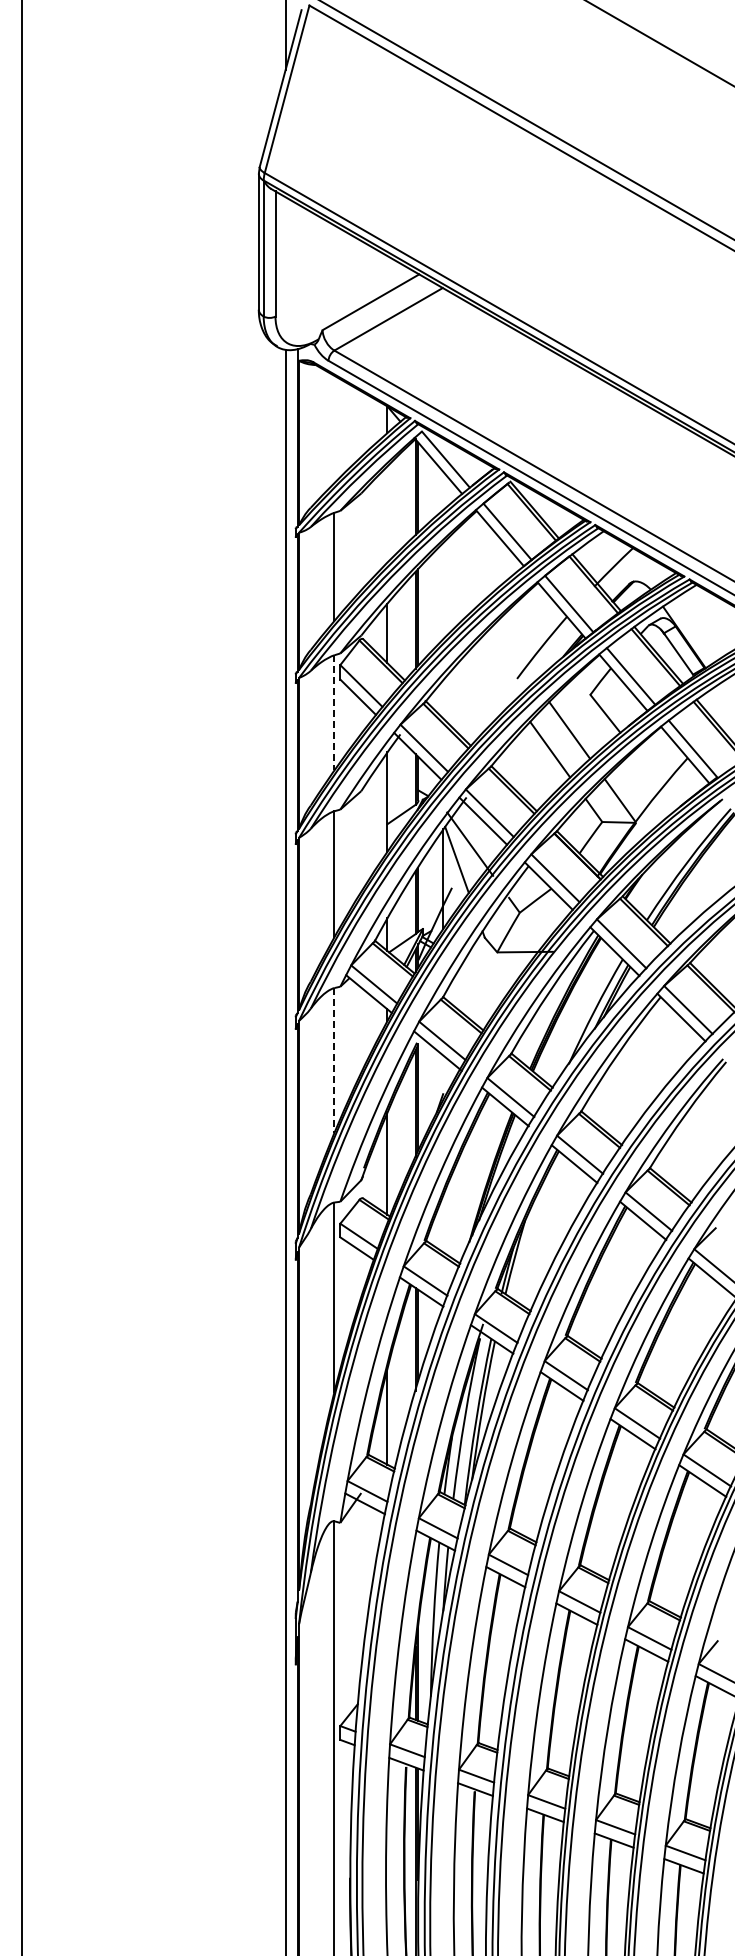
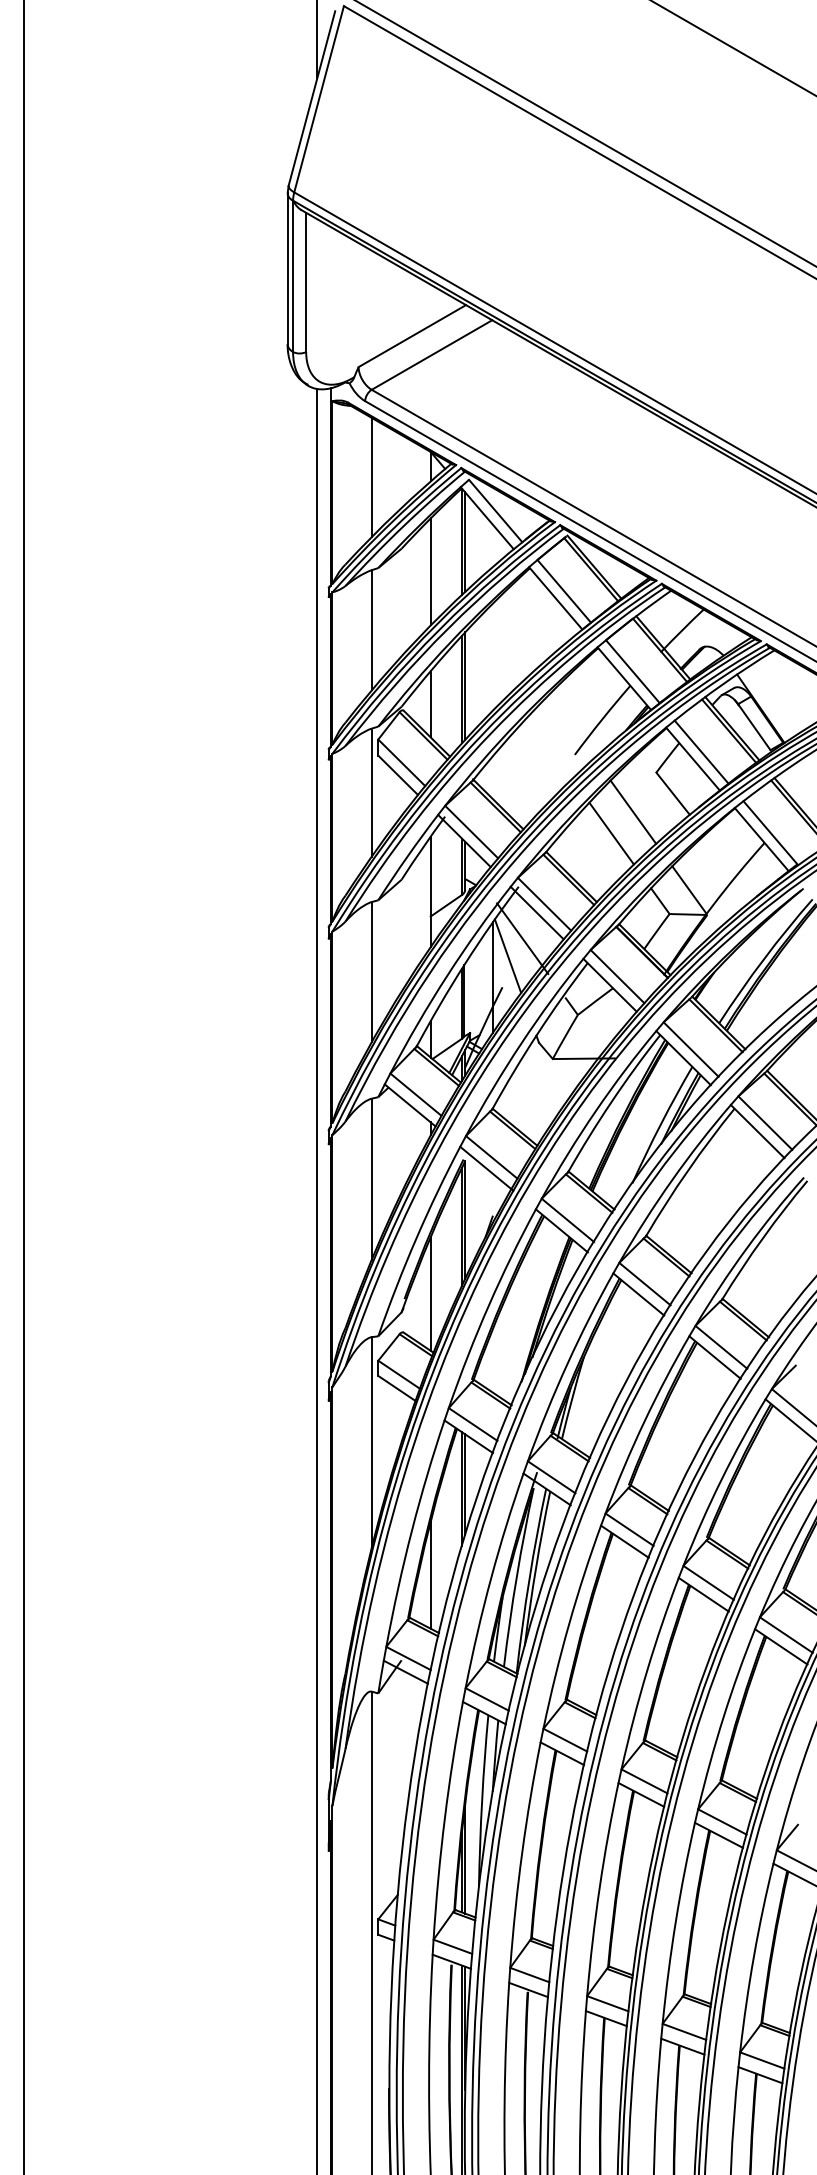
line: (334, 429) -> (371, 477), added
line: (387, 514) -> (430, 572), added
line: (334, 712) -> (371, 792), dashed -> solid
line: (334, 1061) -> (371, 1180), dashed -> solid

